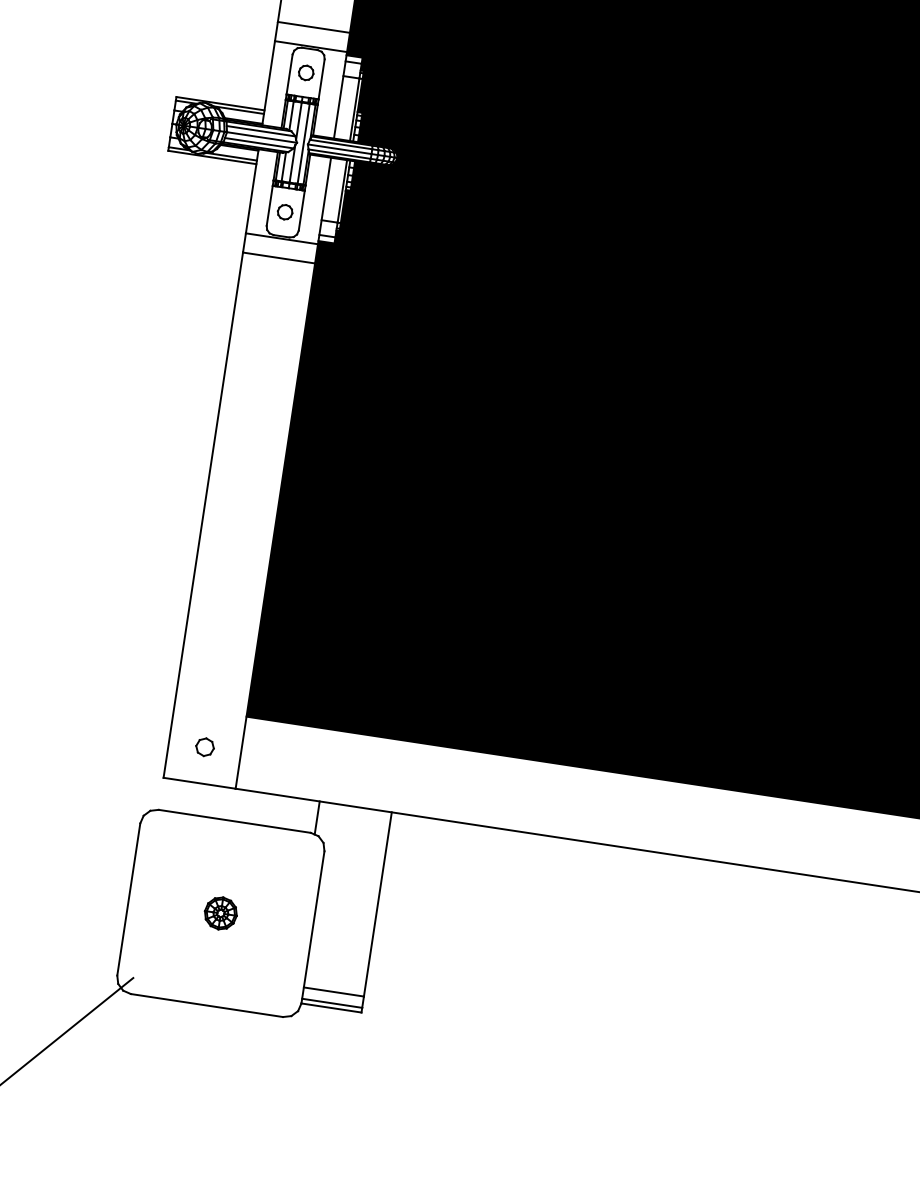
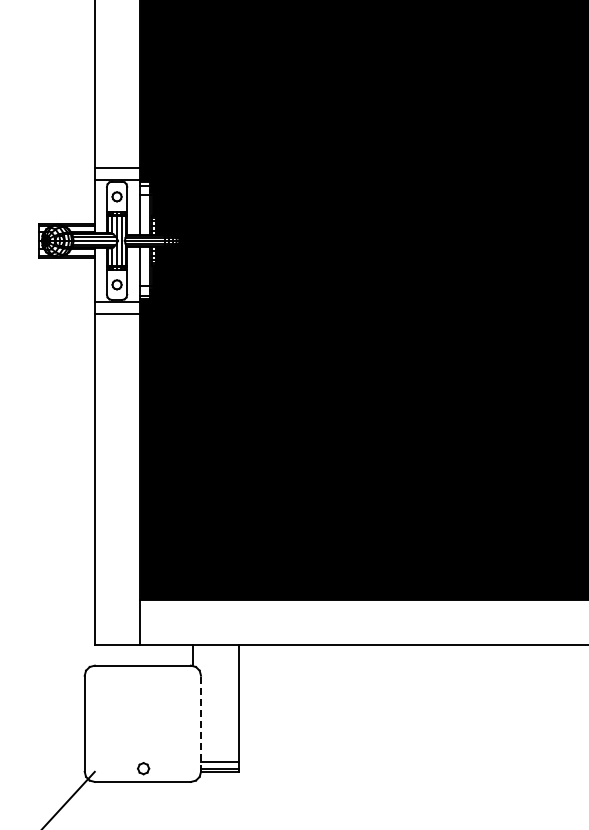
part: (204, 746) -> (143, 768), moved
part: (220, 912) -> (142, 723), removed
line: (313, 926) -> (201, 723), solid -> dashed

